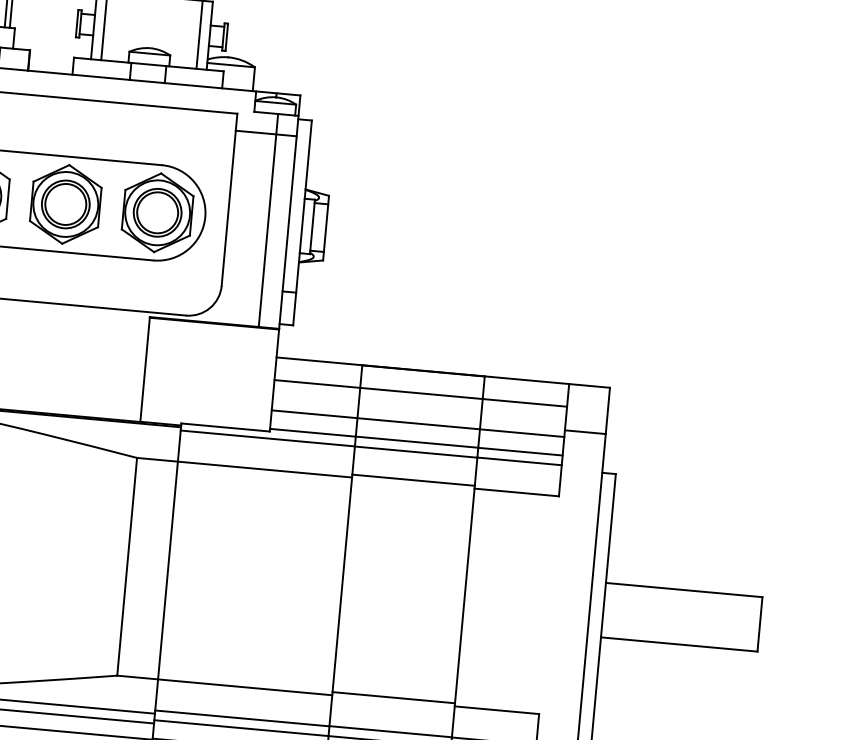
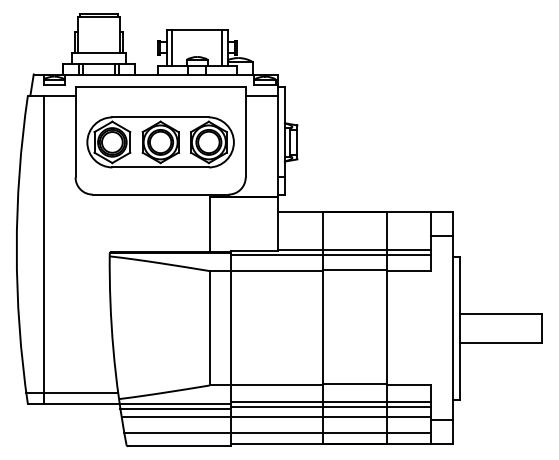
line: (267, 221) -> (266, 141), removed
line: (420, 394) -> (354, 224), removed
line: (417, 422) -> (354, 239), removed

